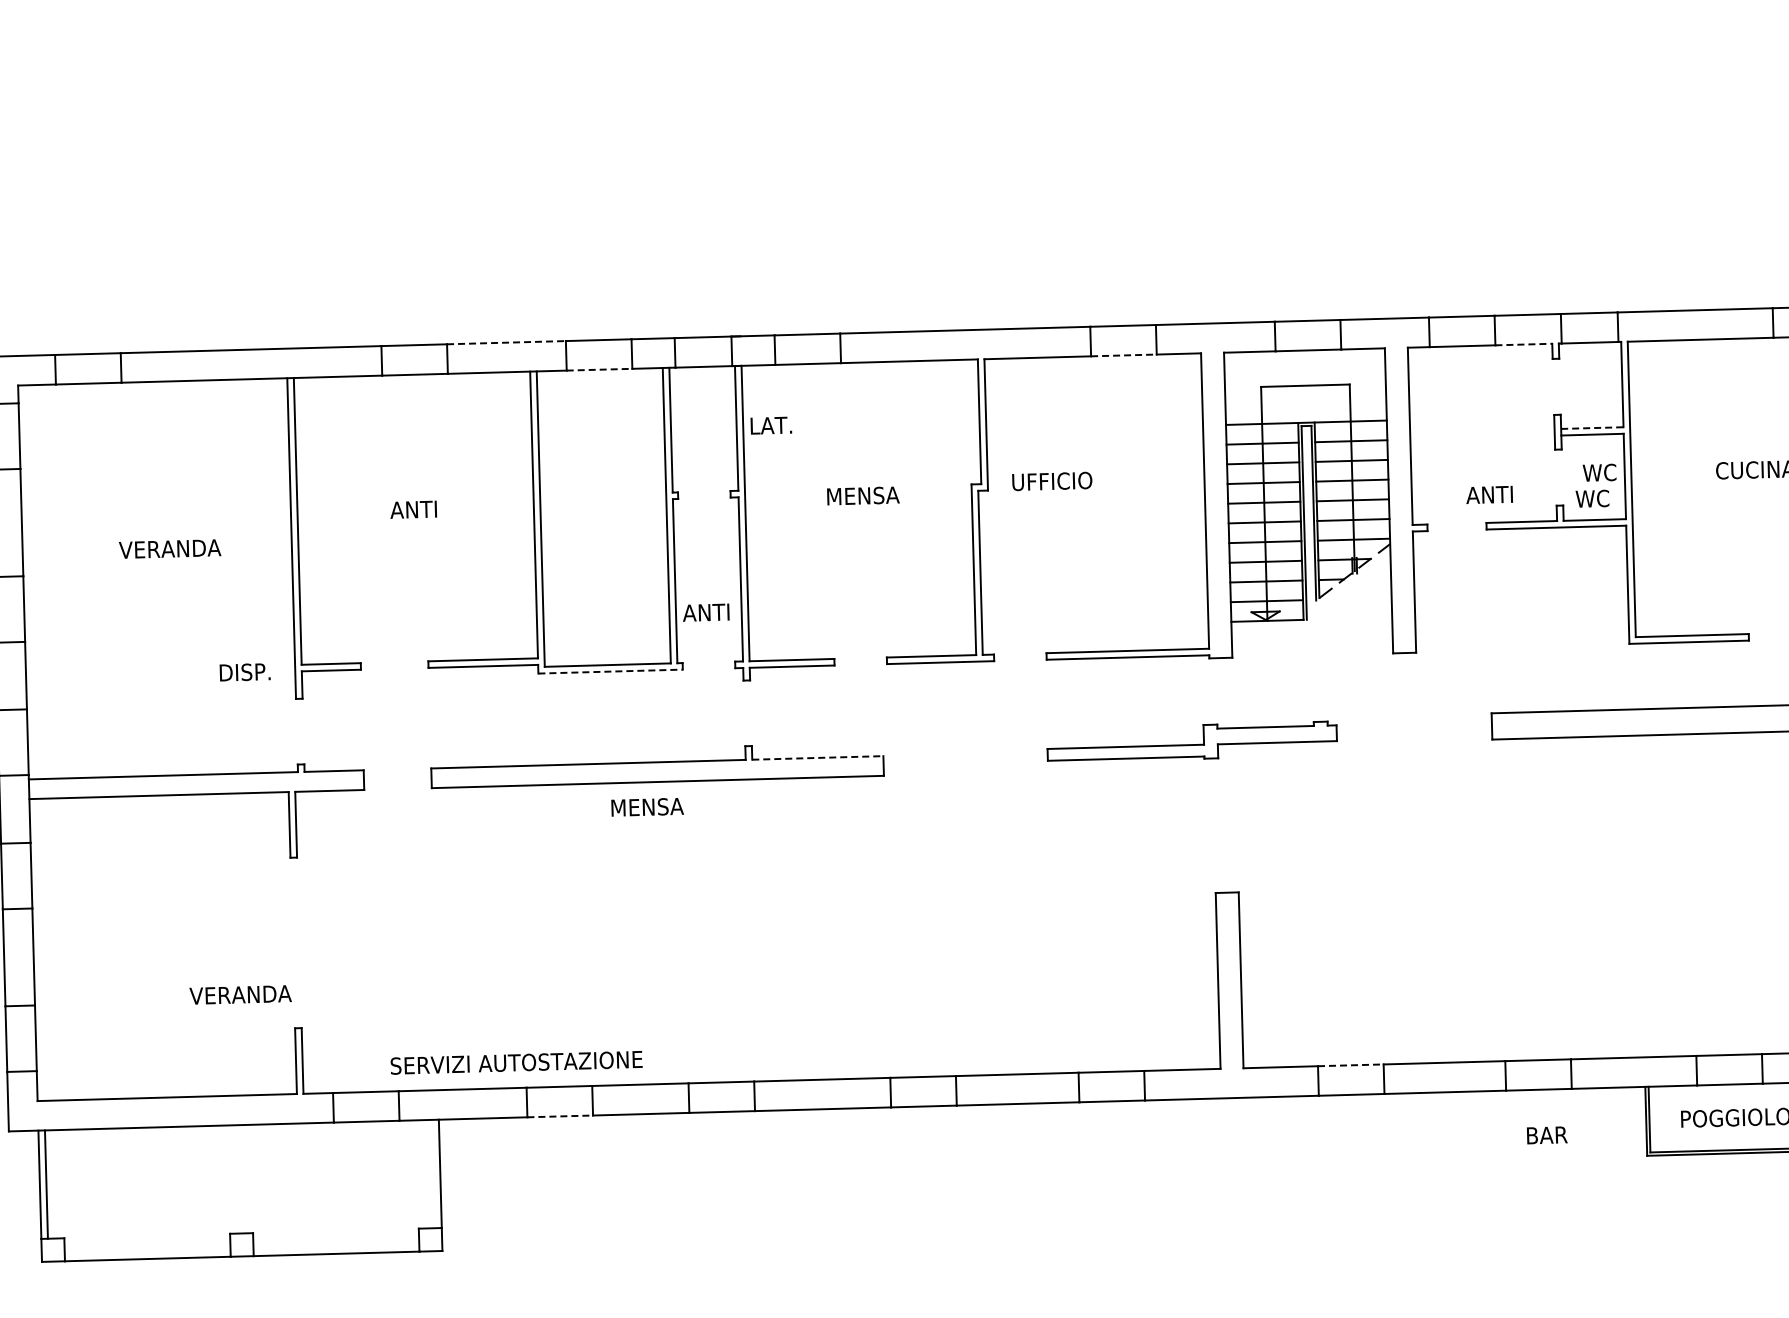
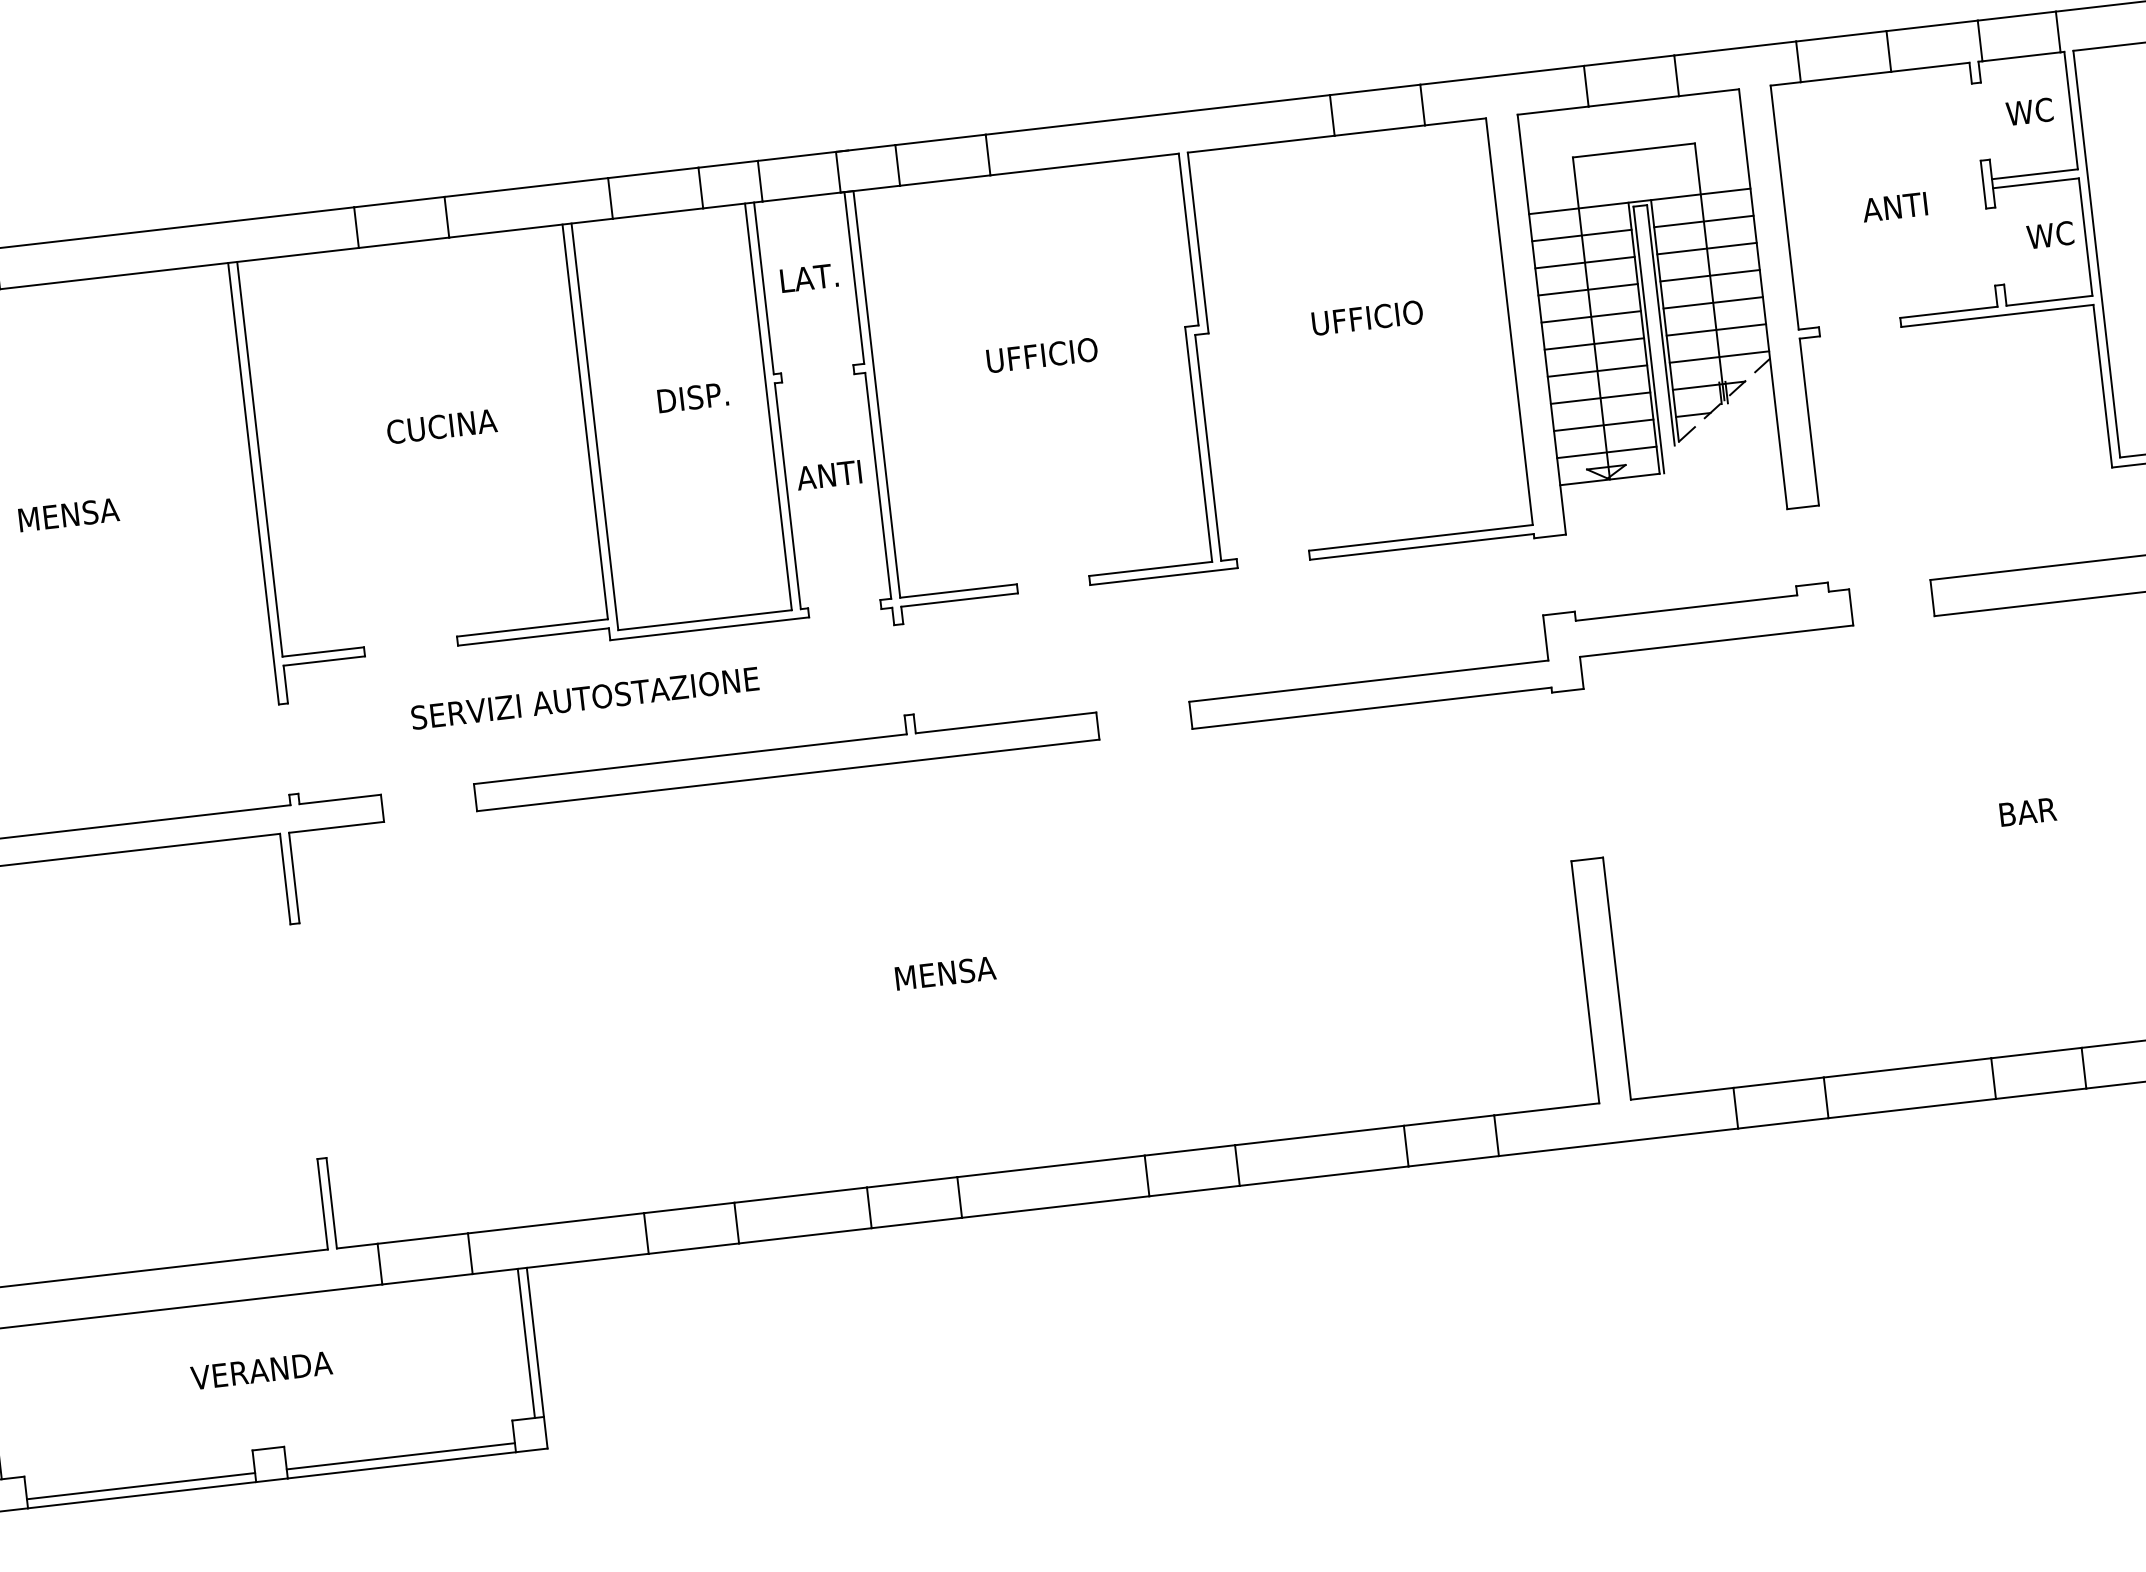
line: (506, 342) -> (526, 187), dashed -> solid
line: (1524, 344) -> (1931, 67), dashed -> solid
line: (1123, 355) -> (1379, 130), dashed -> solid
line: (599, 369) -> (657, 213), dashed -> solid
text: (771, 425) -> (809, 277), moved
line: (1592, 428) -> (2035, 174), dashed -> solid
text: (1052, 481) -> (1367, 318), moved
text: (1489, 494) -> (1894, 206), moved
text: (866, 495) -> (1041, 354), MENSA -> UFFICIO
text: (1592, 498) -> (2029, 111), moved
text: (430, 509) -> (441, 426), ANTI -> CUCINA
text: (169, 548) -> (86, 512), VERANDA -> MENSA
text: (706, 612) -> (829, 474), moved
line: (611, 671) -> (710, 628), dashed -> solid
text: (244, 672) -> (692, 397), moved
part: (1192, 740) -> (1520, 653), size x1.67
line: (817, 757) -> (1005, 722), dashed -> solid
text: (647, 807) -> (945, 973), moved
text: (240, 994) -> (261, 1370), moved
text: (516, 1062) -> (584, 697), moved
line: (1350, 1065) -> (1778, 1082), dashed -> solid
line: (560, 1116) -> (694, 1248), dashed -> solid
text: (1547, 1135) -> (2028, 812), moved
line: (433, 1173) -> (525, 1342), added
line: (336, 1247) -> (401, 1456), added
line: (147, 1252) -> (140, 1486), added

